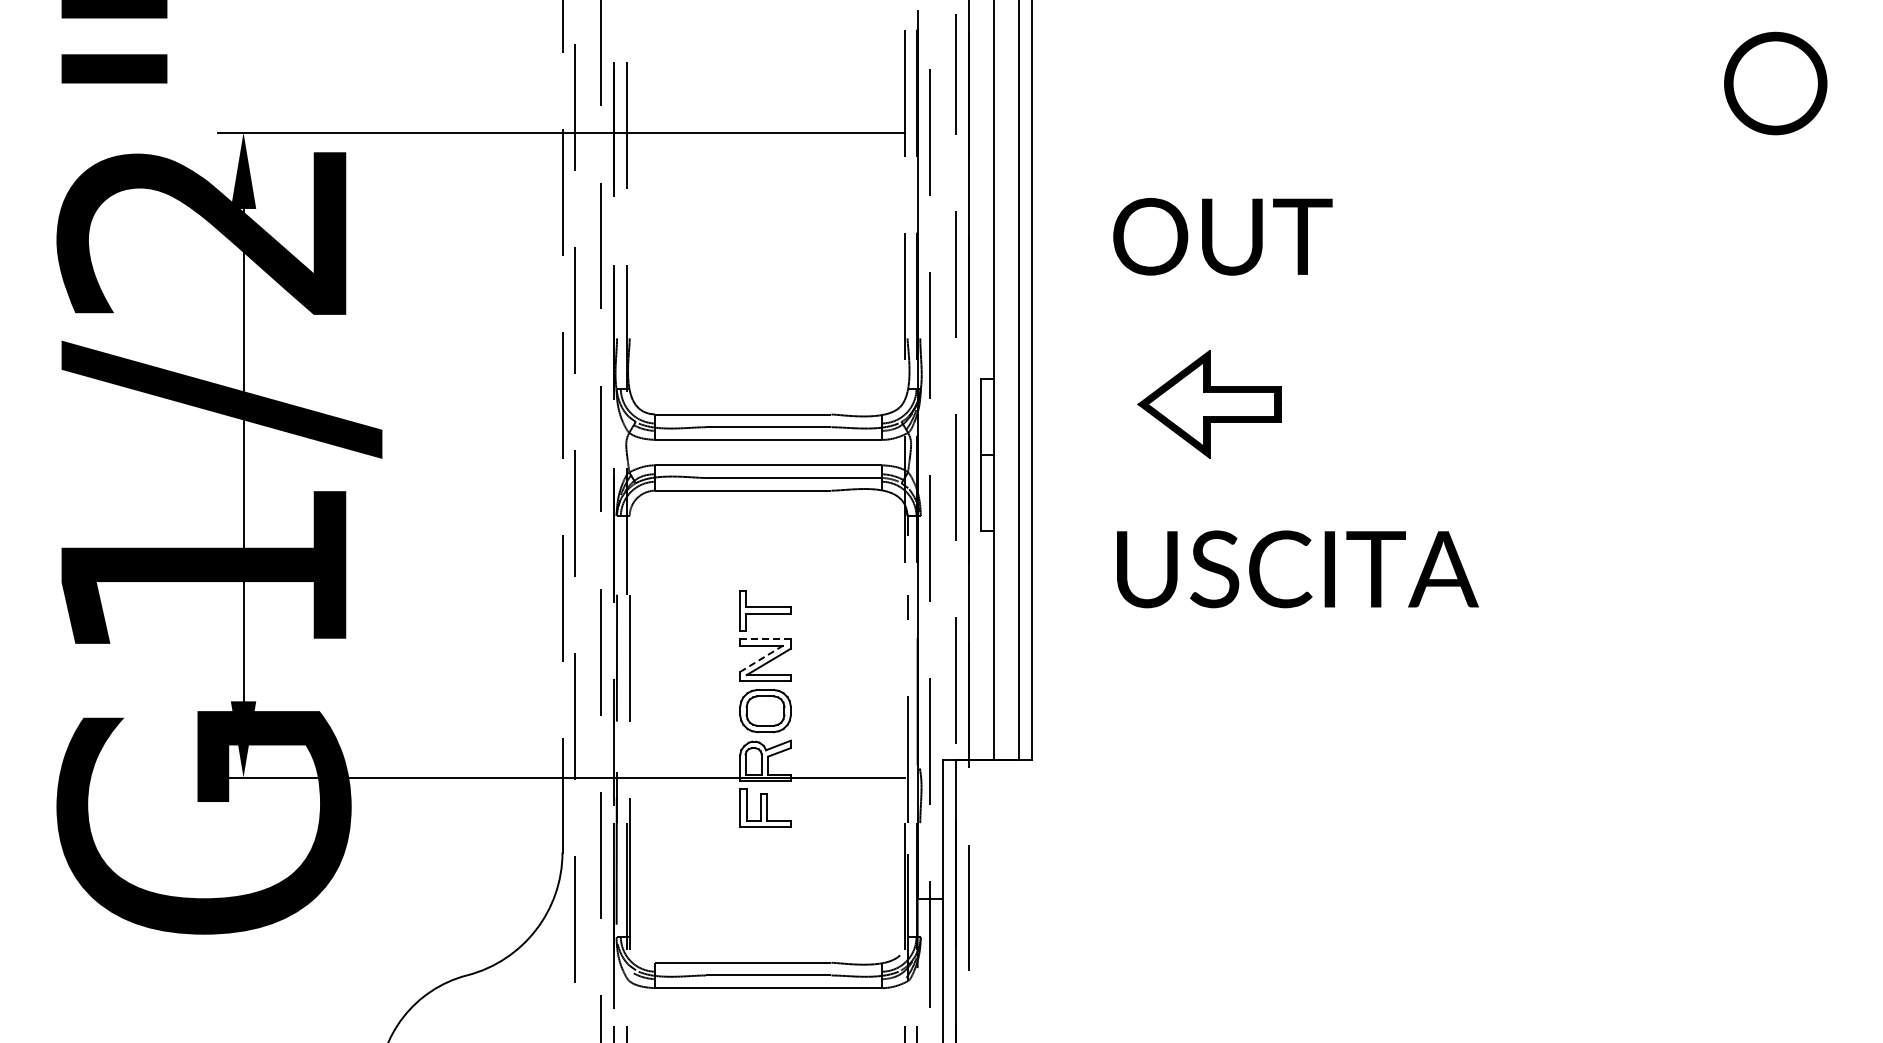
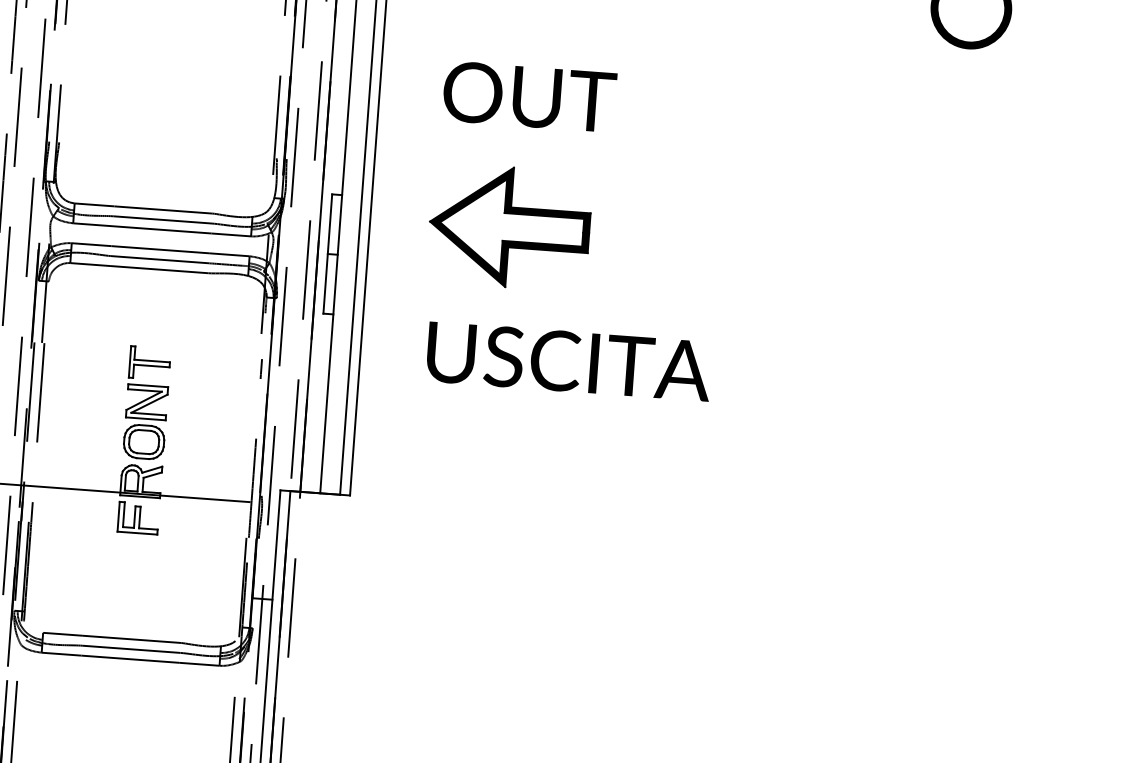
part: (1209, 404) -> (509, 227), size x1.43
line: (765, 639) -> (148, 385), dashed -> solid
line: (761, 659) -> (143, 401), dashed -> solid

